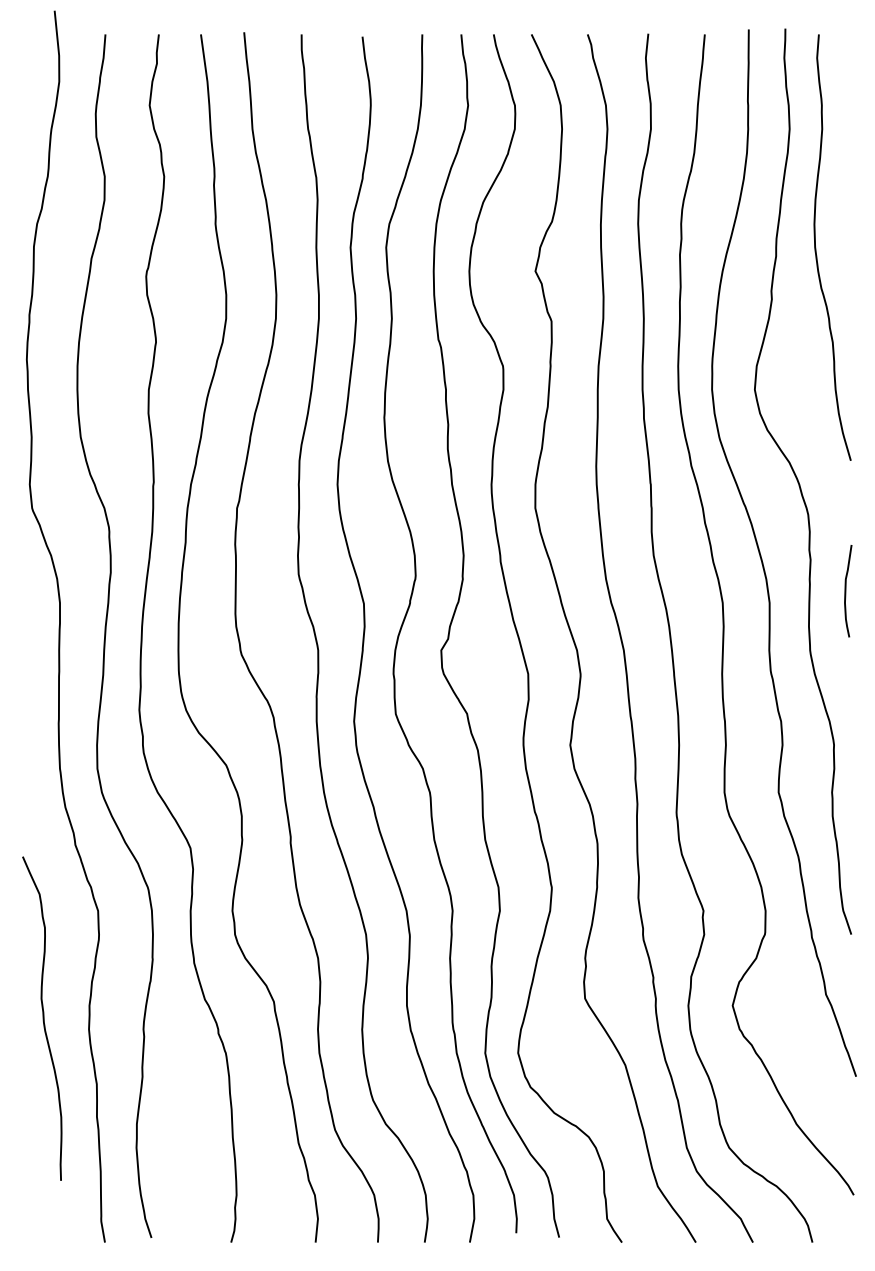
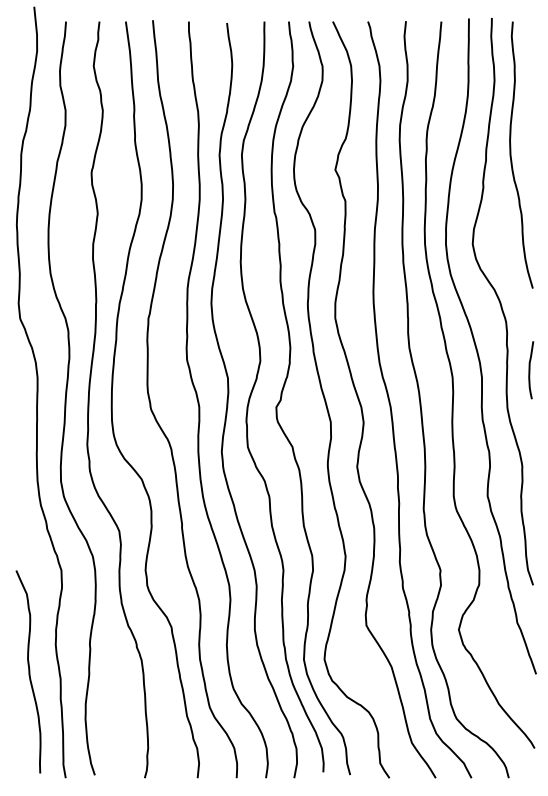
curve: (42, 1017) -> (28, 671), moved

